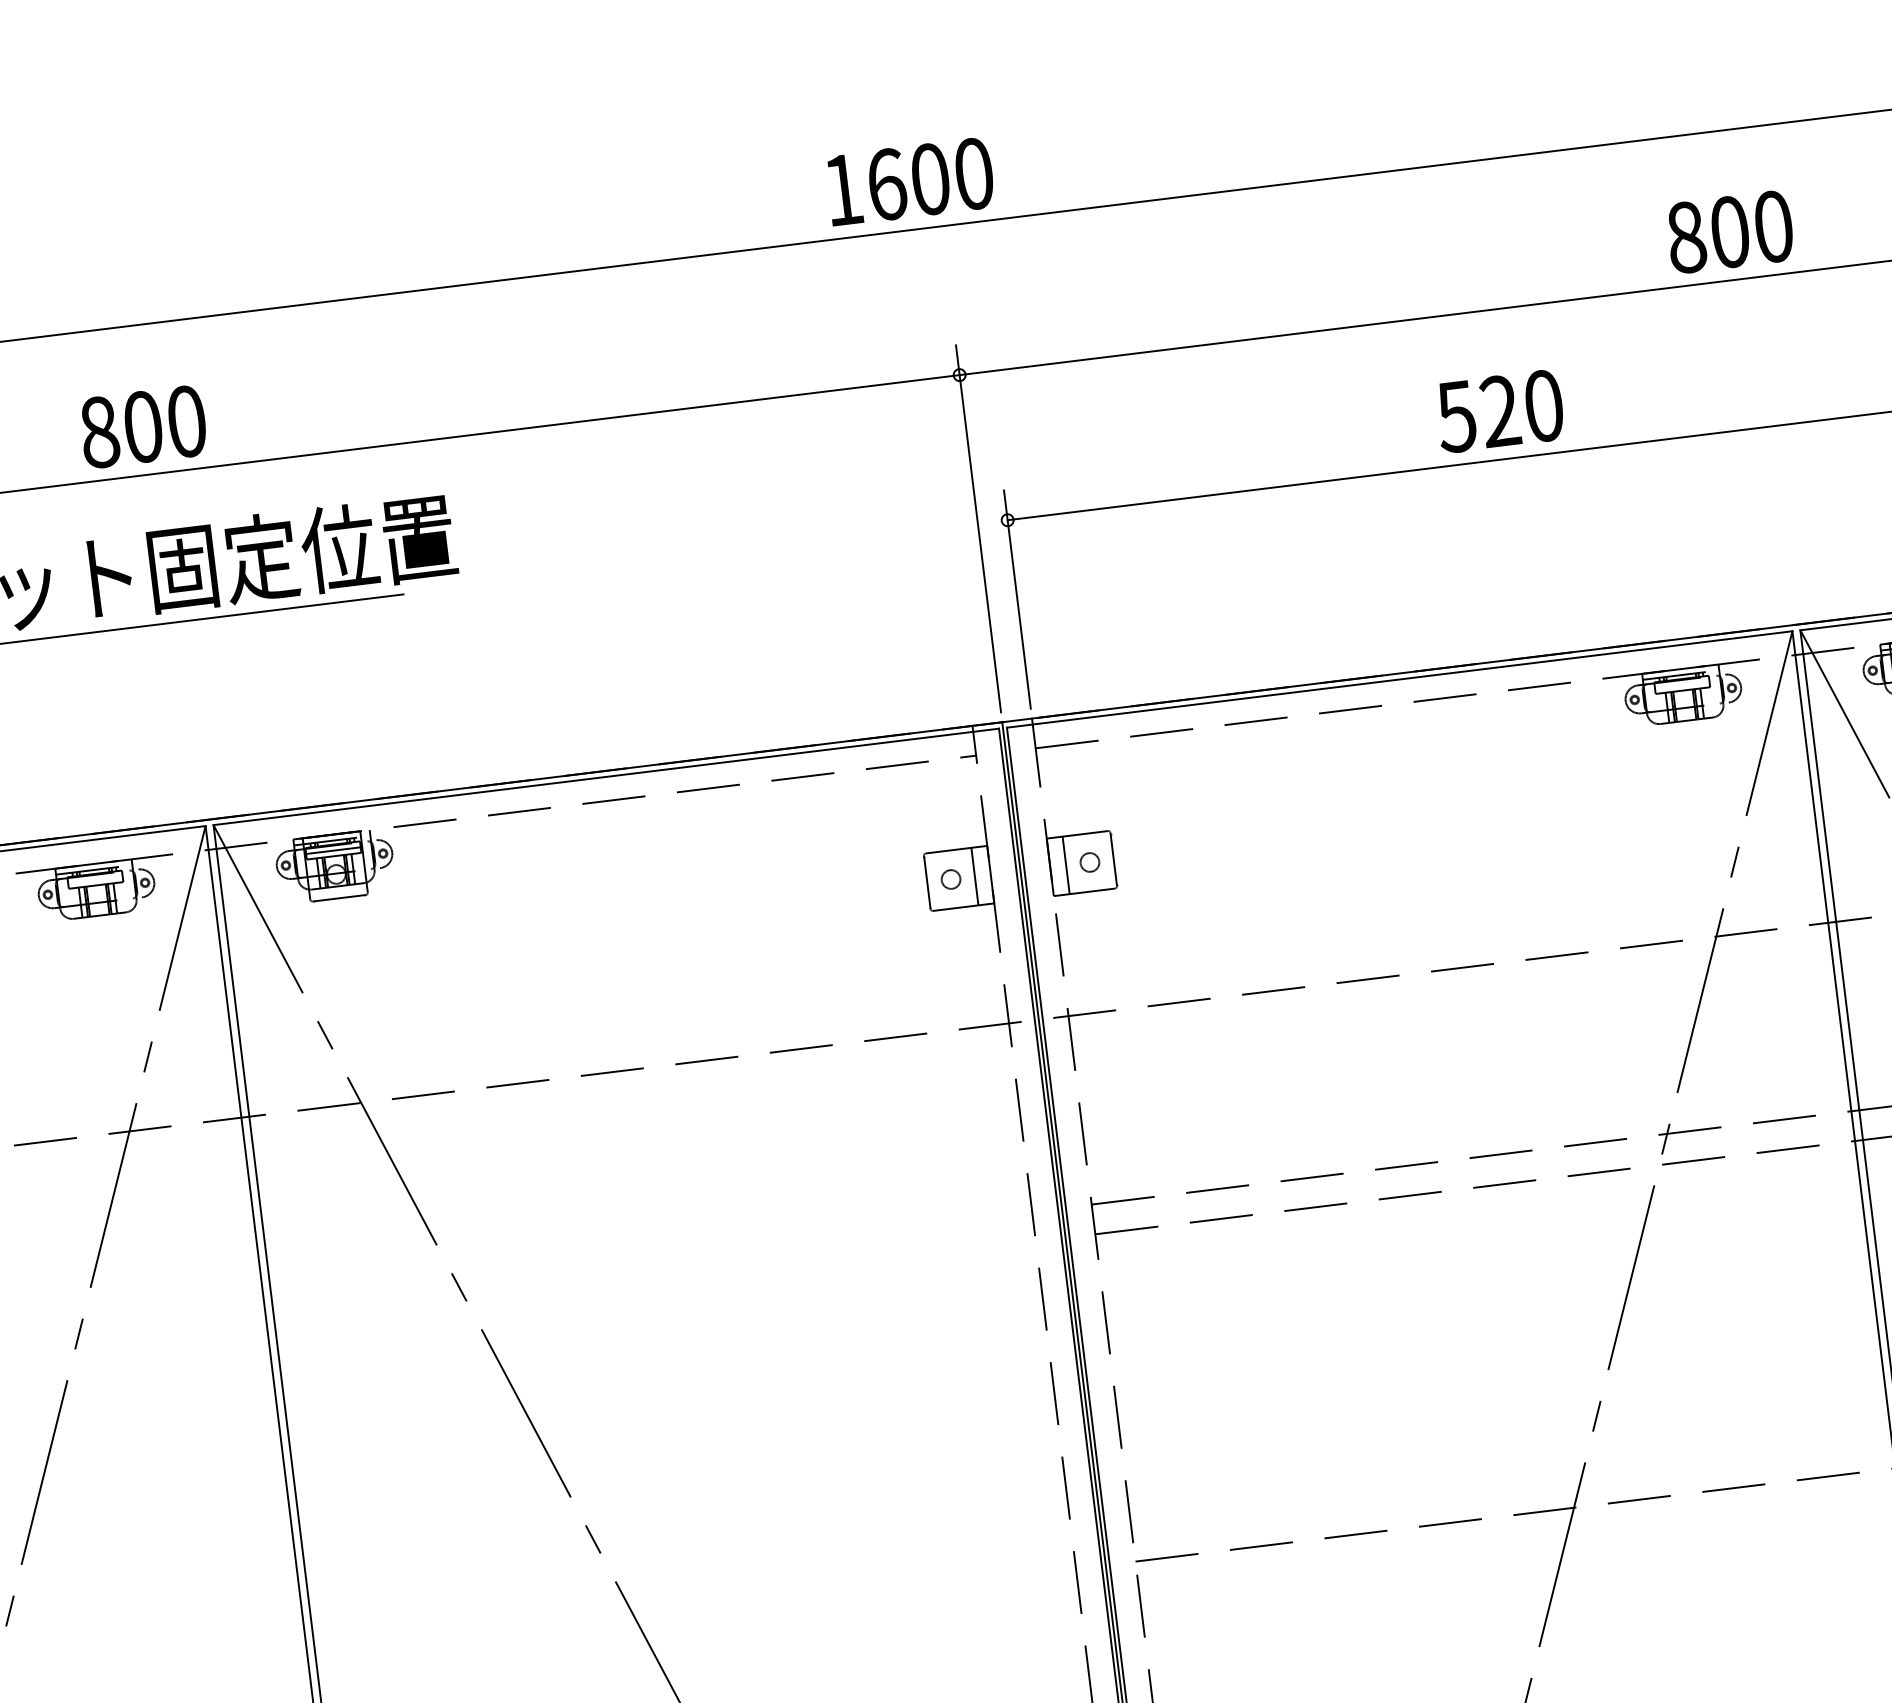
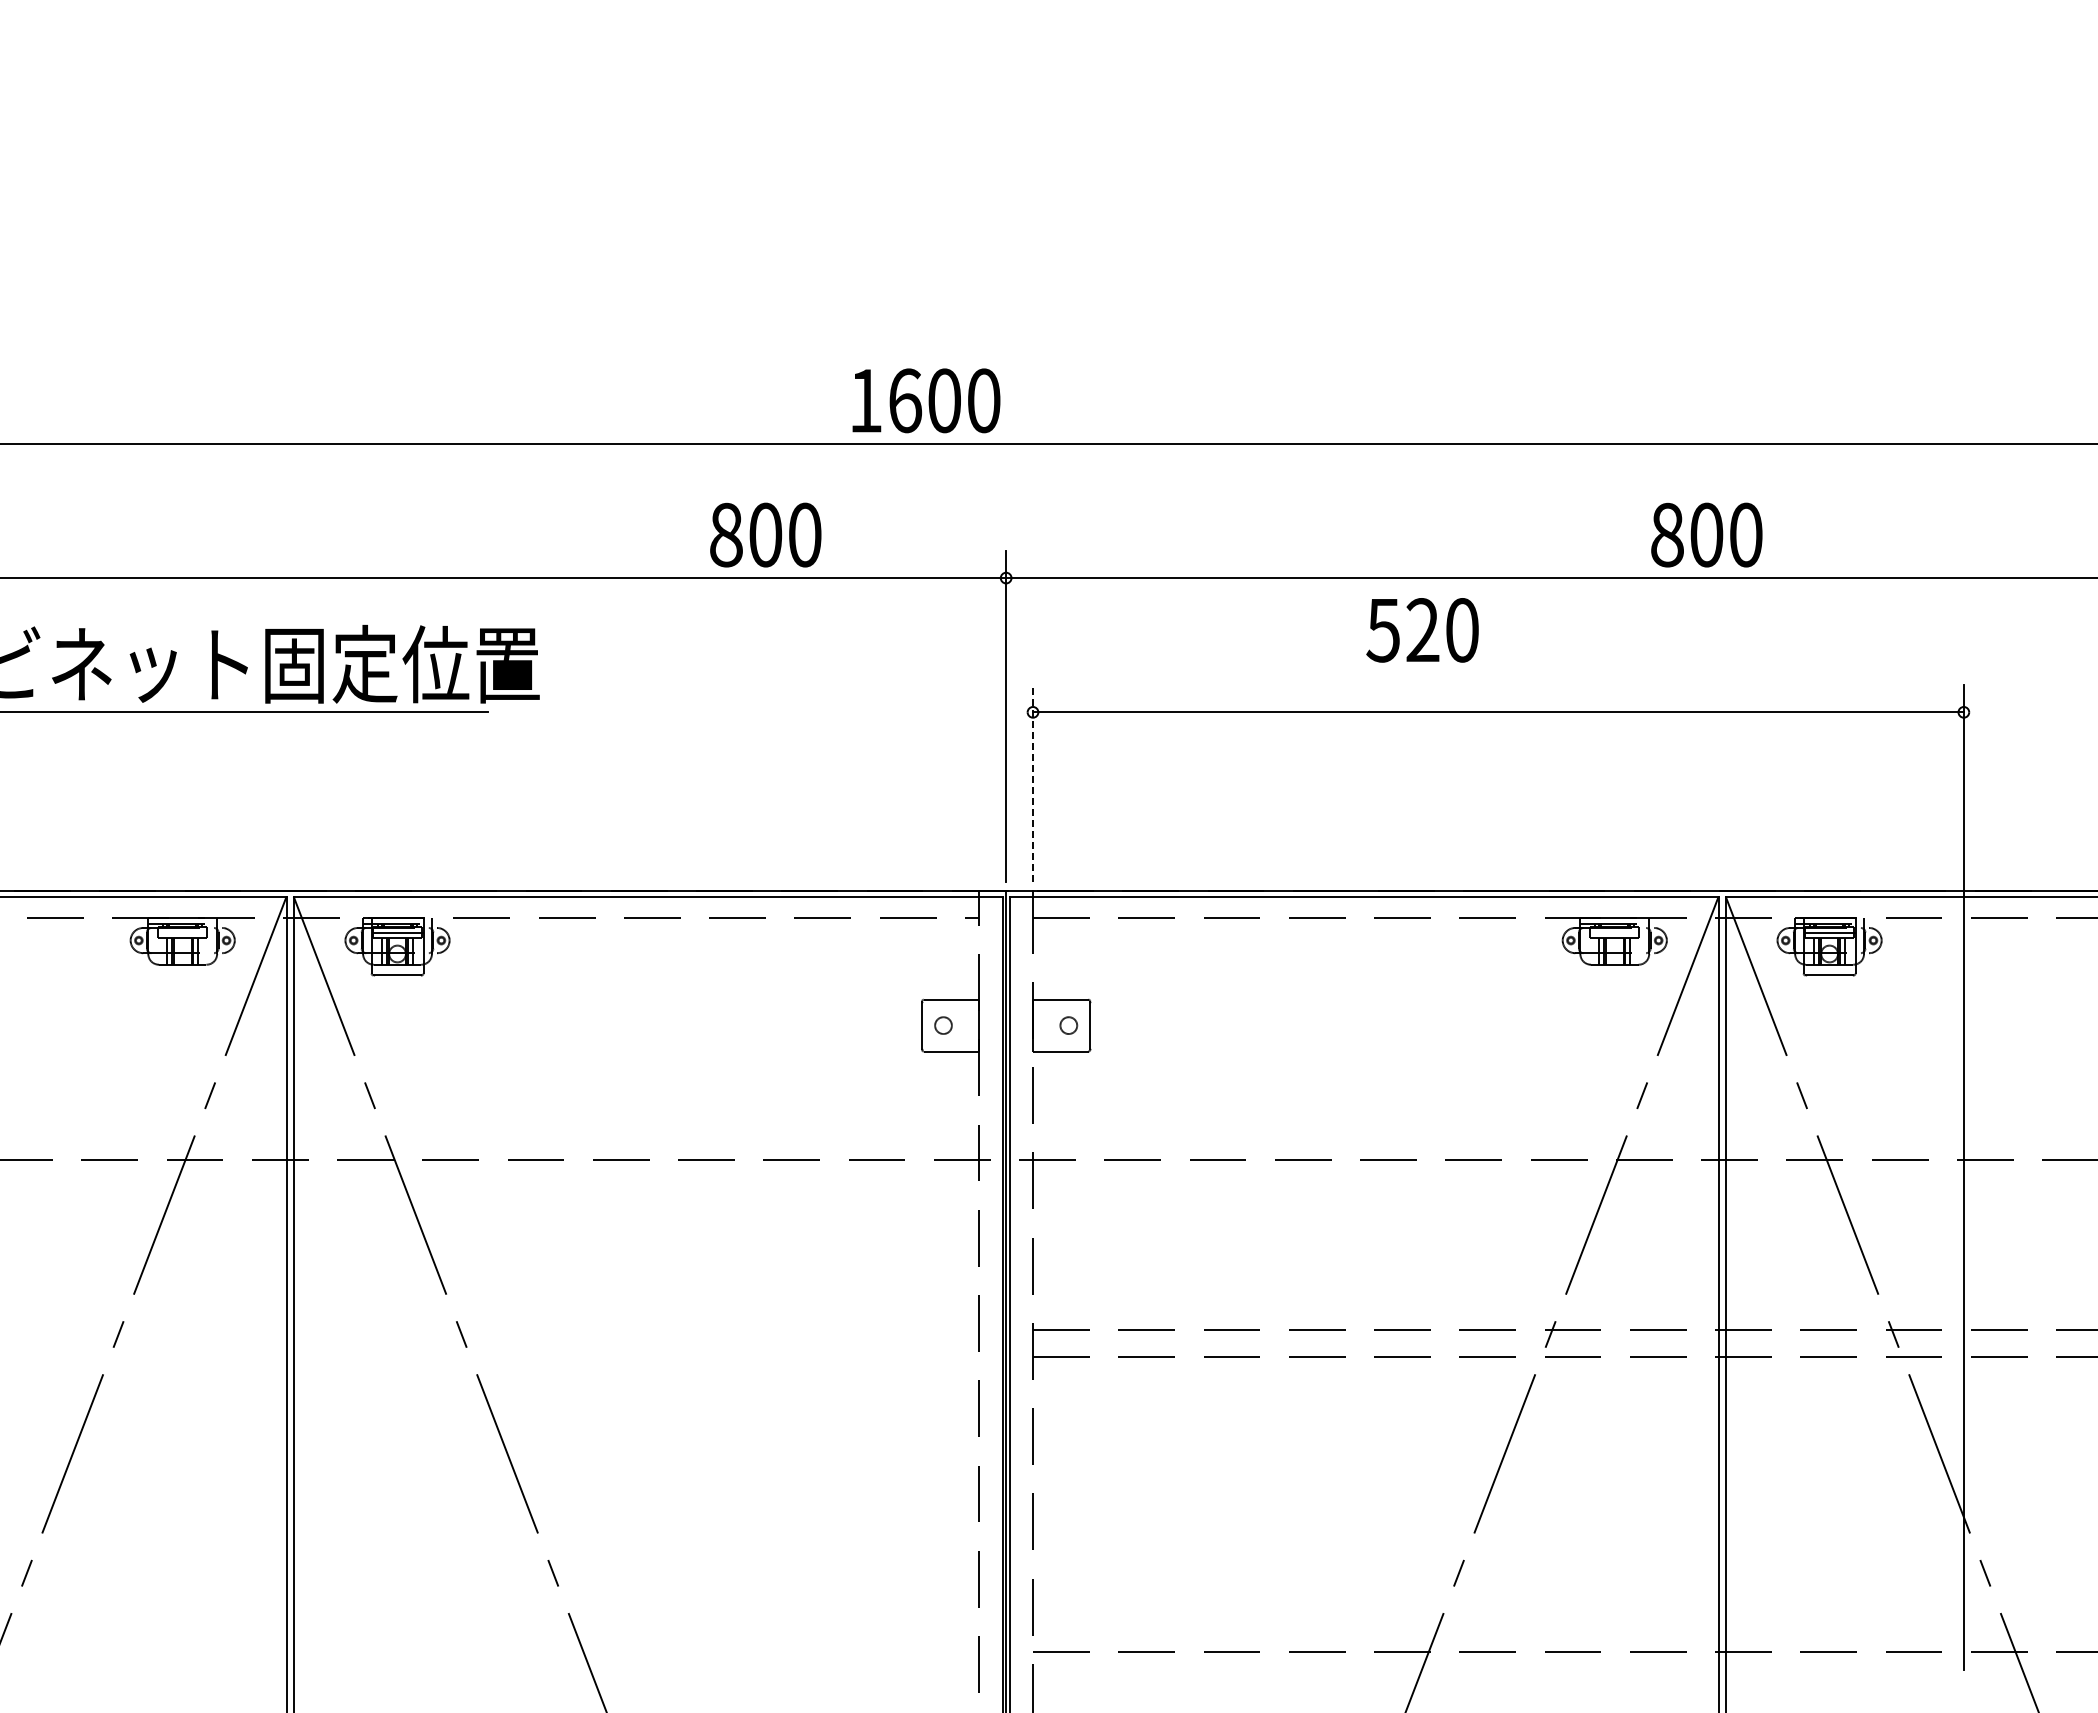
text: (910, 181) -> (926, 400), moved
text: (1499, 411) -> (1422, 630), moved
text: (142, 426) -> (765, 534), moved
line: (1017, 599) -> (1033, 783), solid -> dashed
line: (1066, 865) -> (1047, 1025), removed
line: (974, 876) -> (964, 1025), removed

